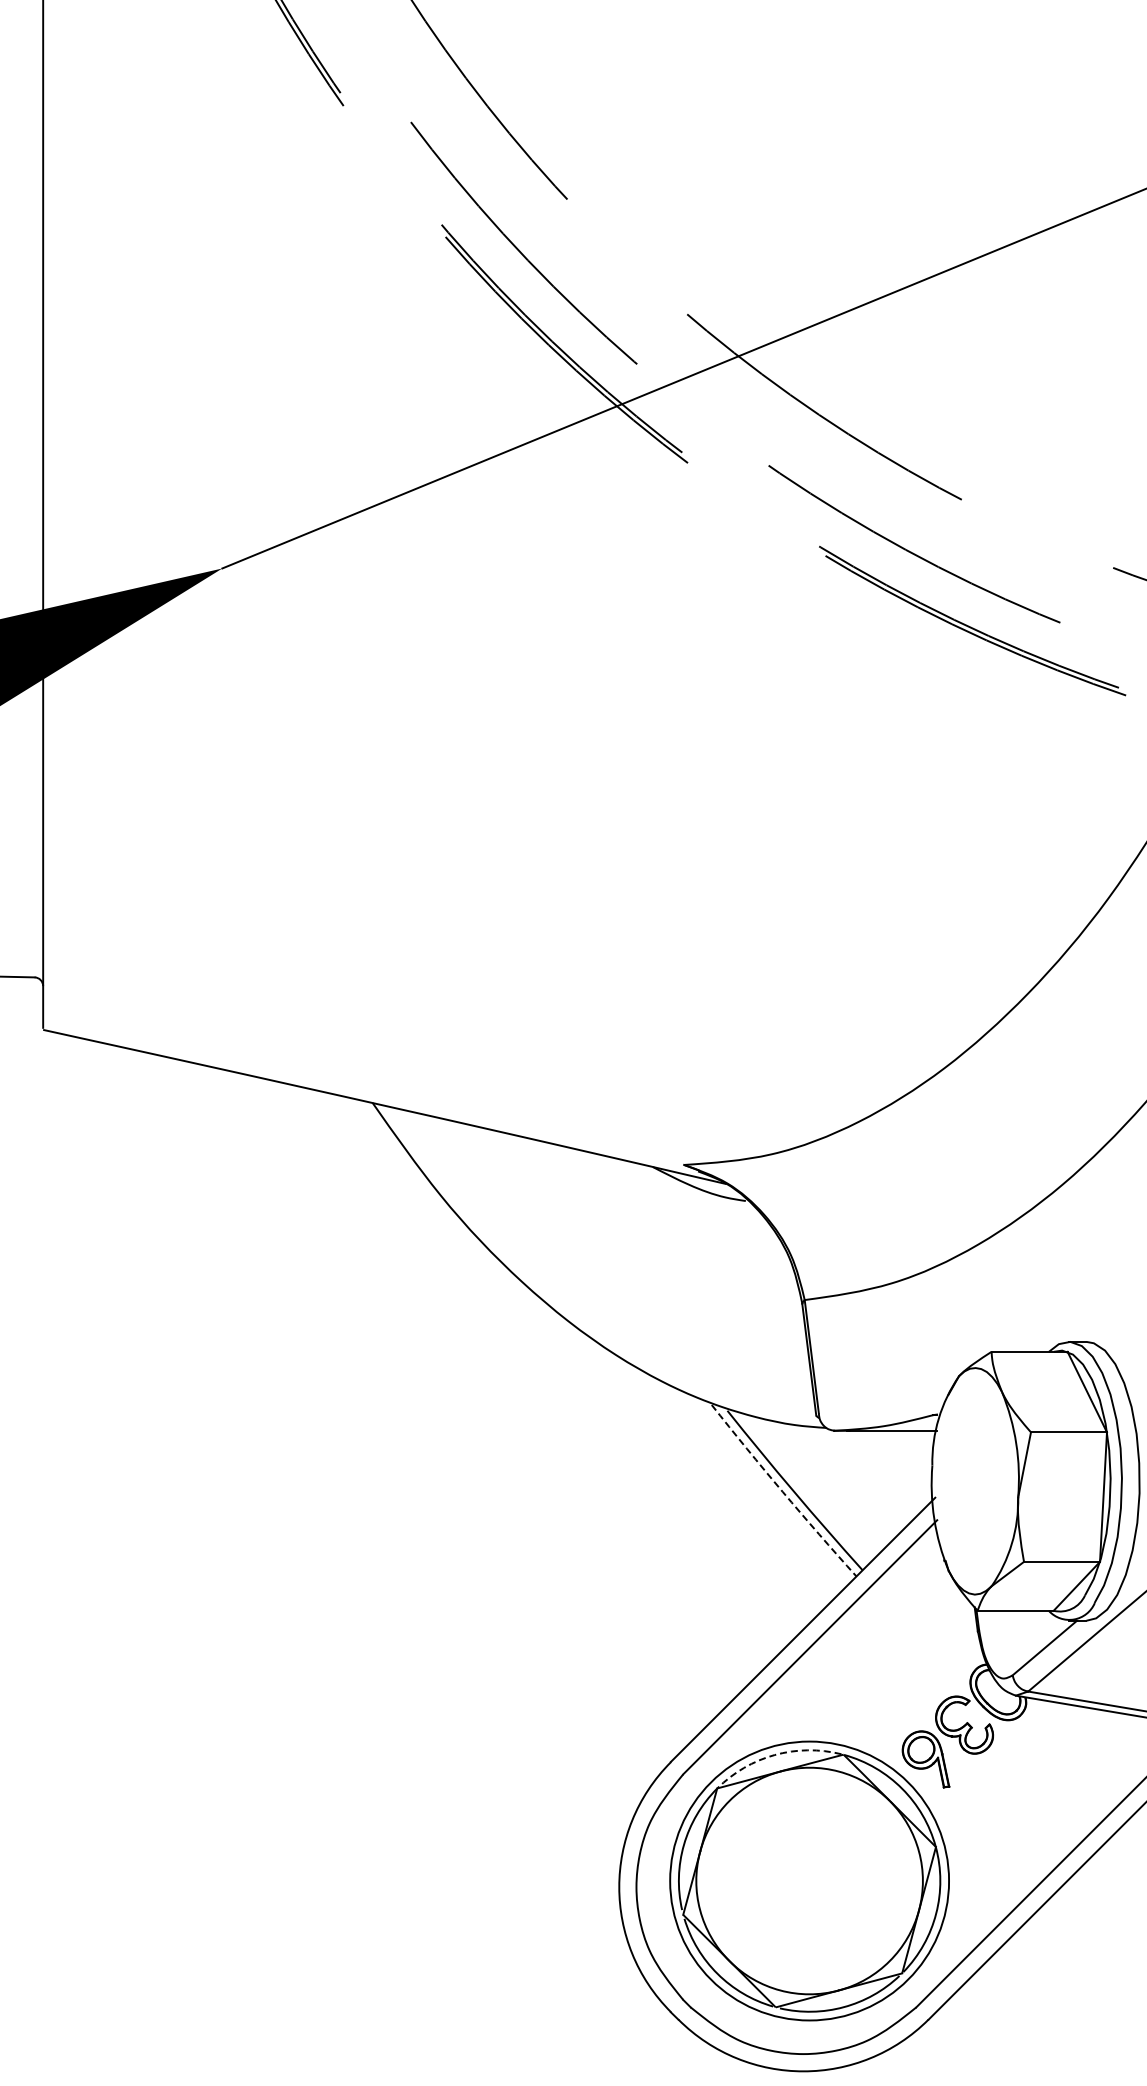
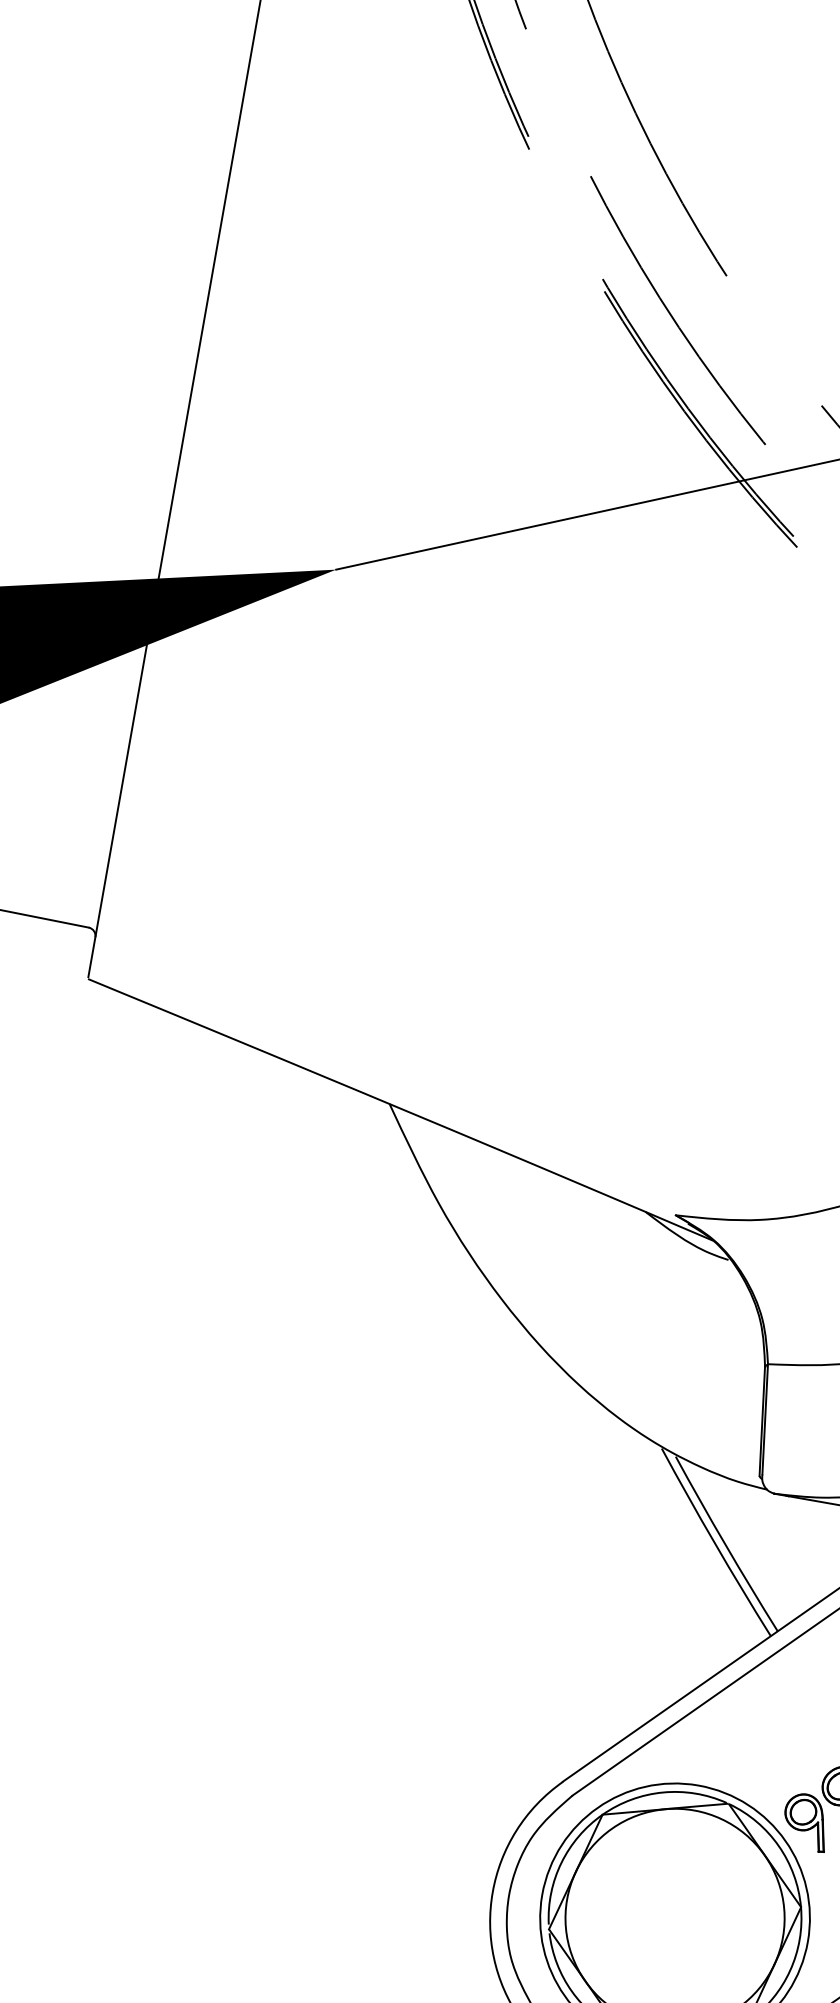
arc: (782, 1491) -> (714, 1542), dashed -> solid
arc: (774, 1755) -> (662, 1792), dashed -> solid

